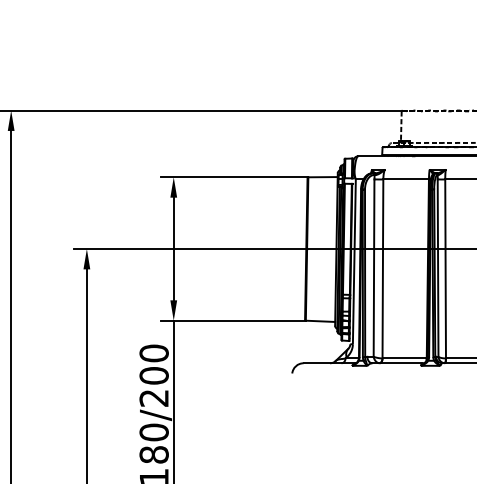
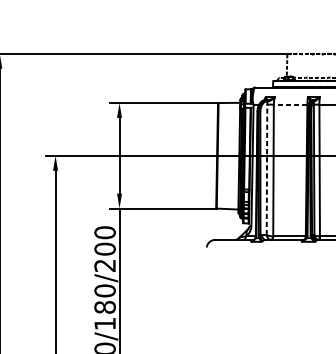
line: (406, 179) -> (290, 104), solid -> dashed
line: (374, 268) -> (267, 170), solid -> dashed

